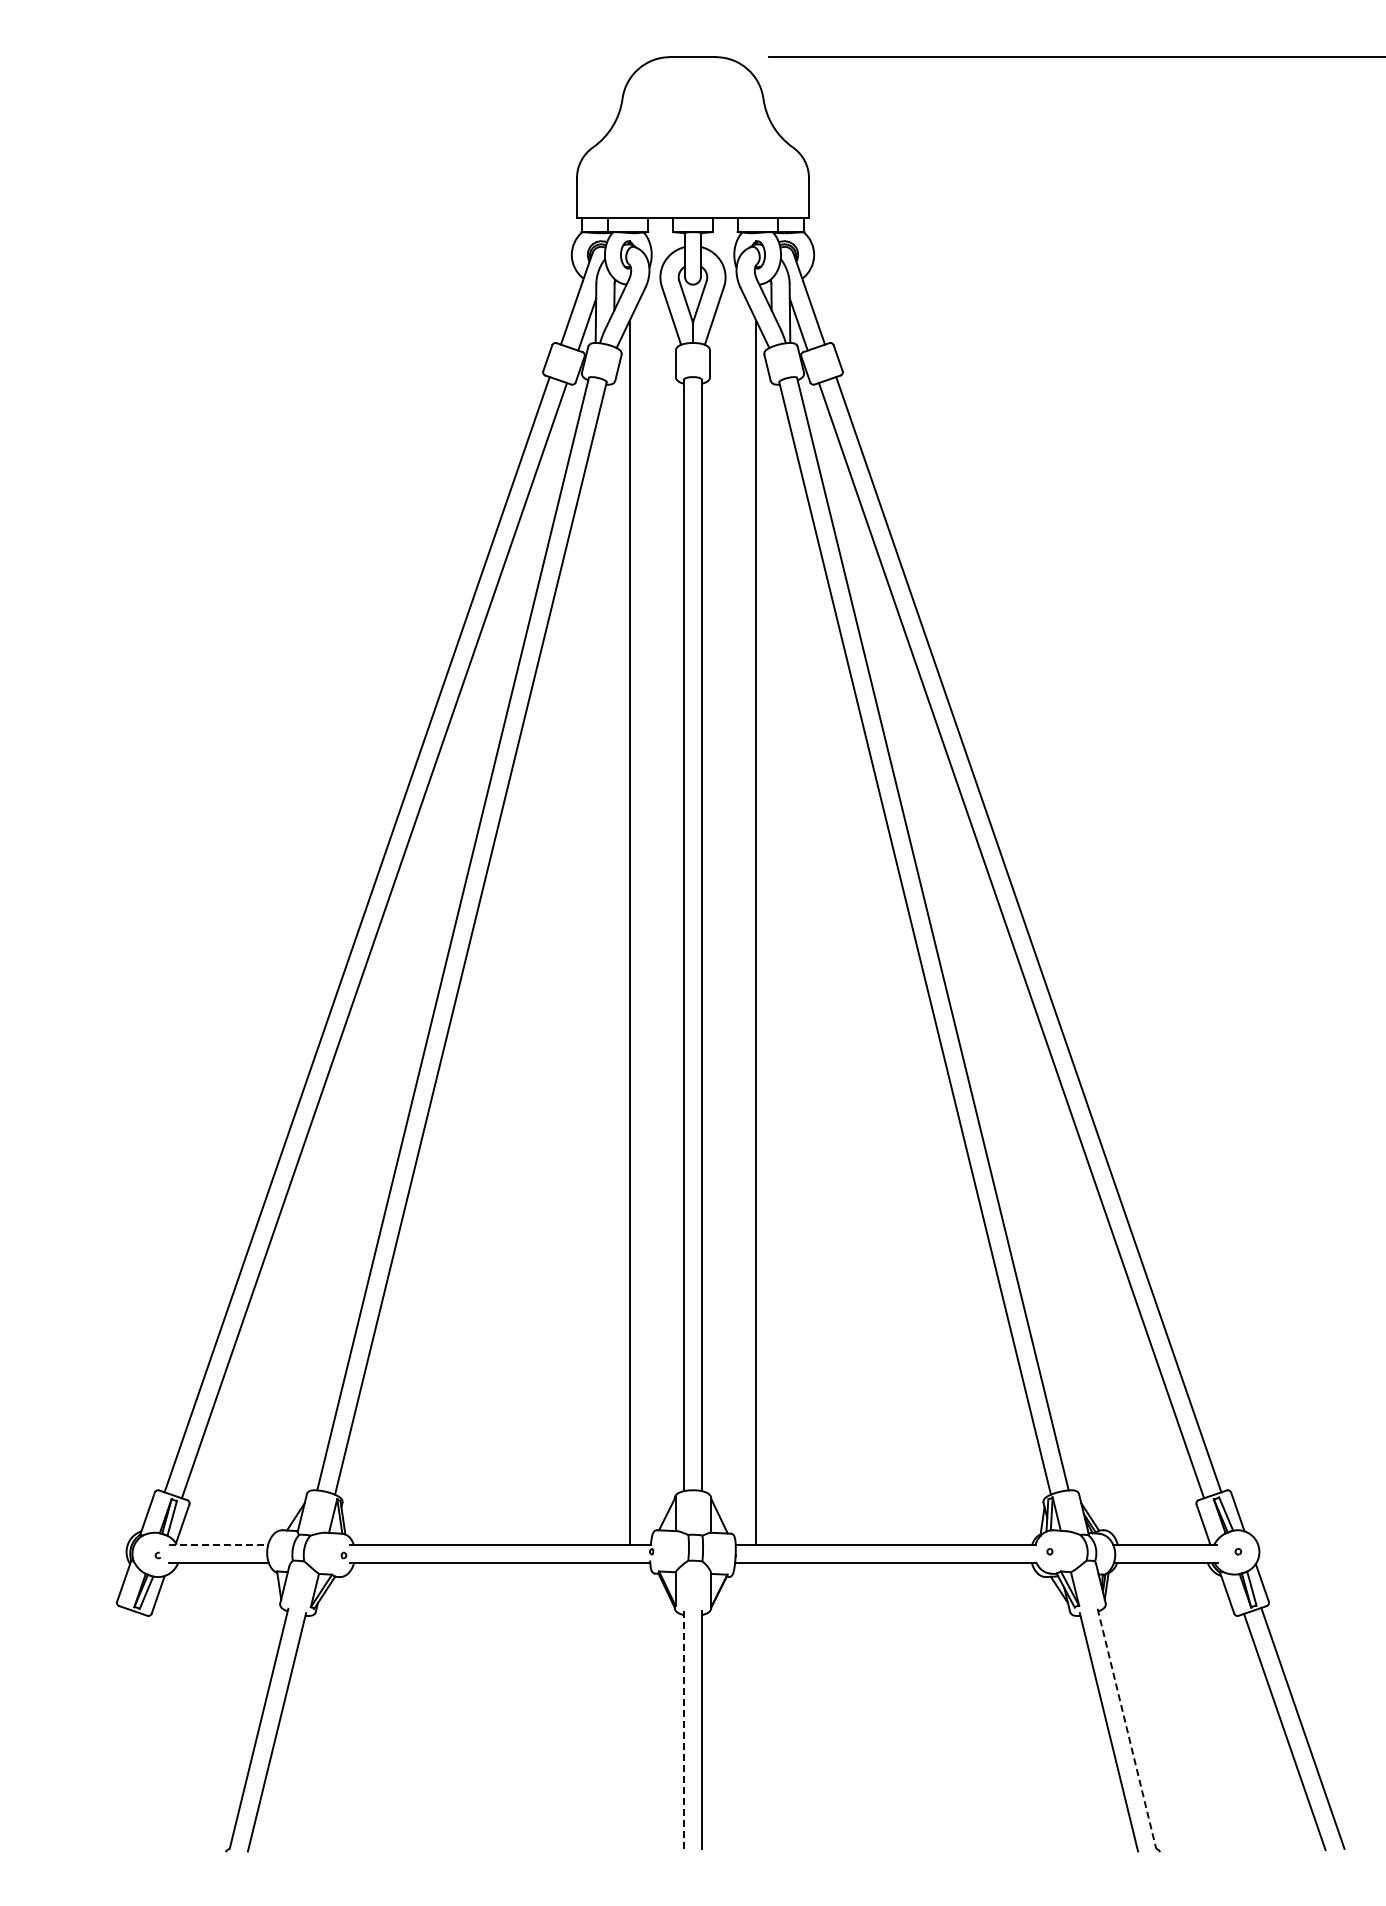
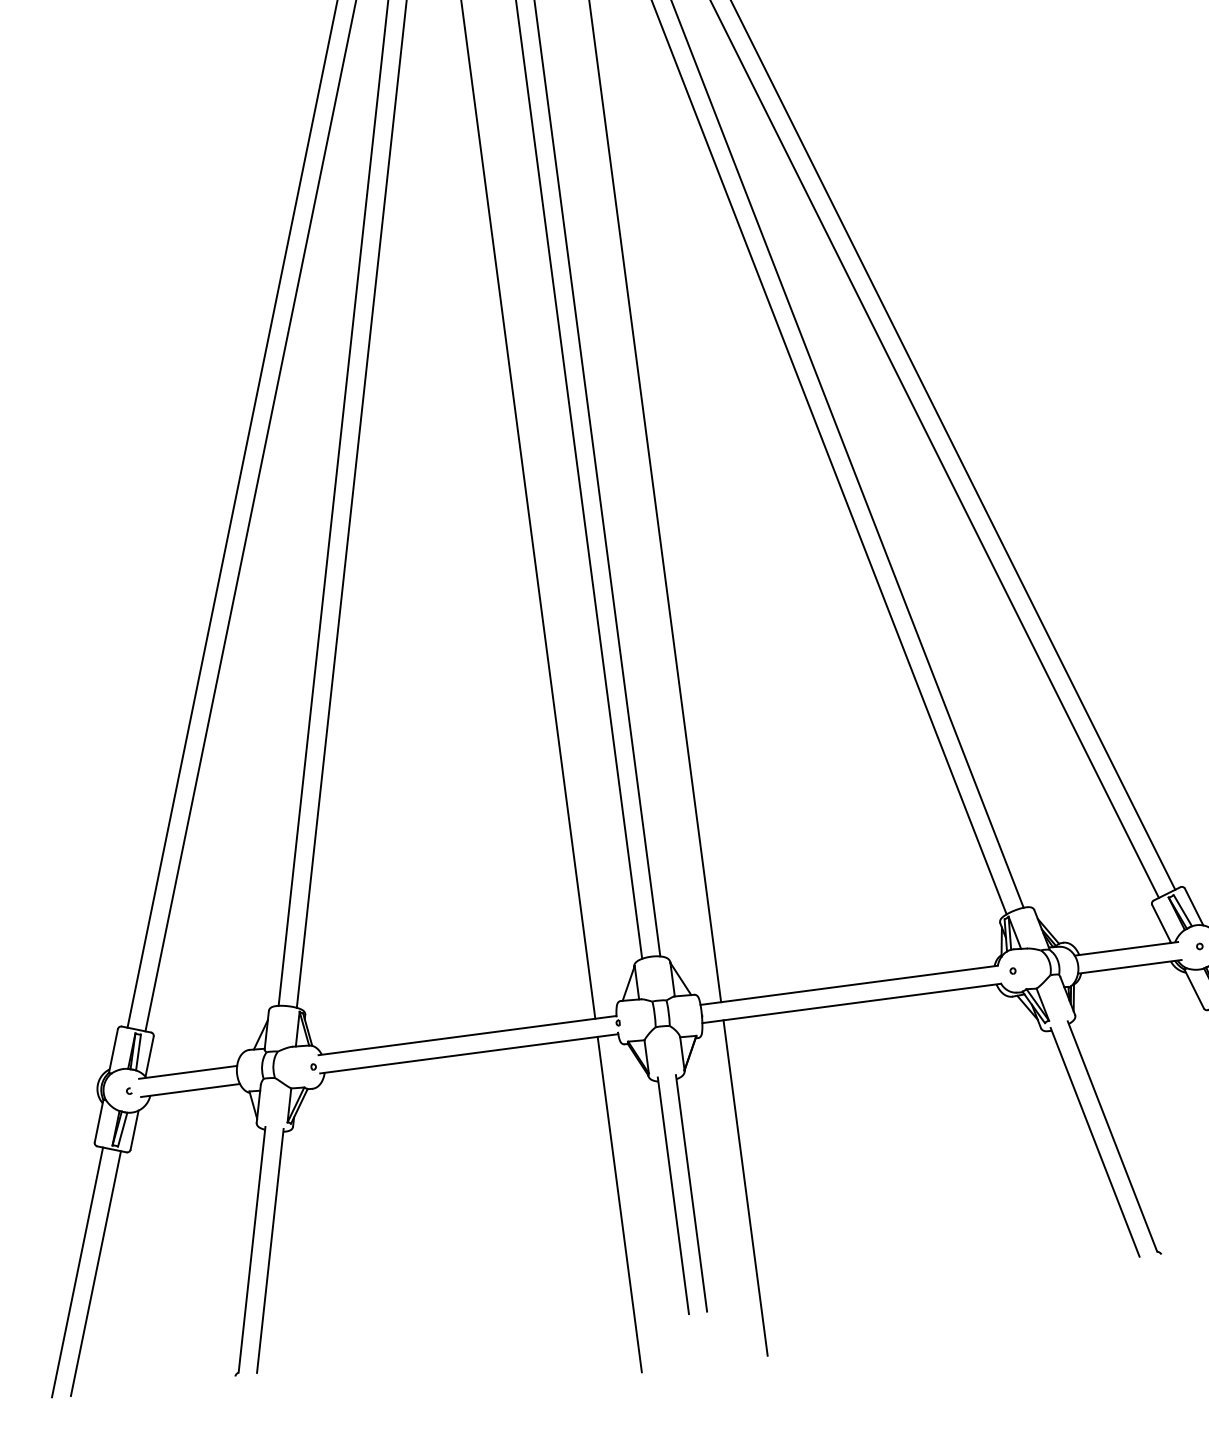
line: (219, 1544) -> (188, 1072), dashed -> solid
line: (82, 1727) -> (76, 1271), added
line: (1126, 1728) -> (1112, 1136), dashed -> solid
line: (683, 1730) -> (673, 1196), dashed -> solid
line: (100, 1731) -> (95, 1273), added
line: (629, 1731) -> (619, 1204), added
line: (756, 1731) -> (745, 1187), added

